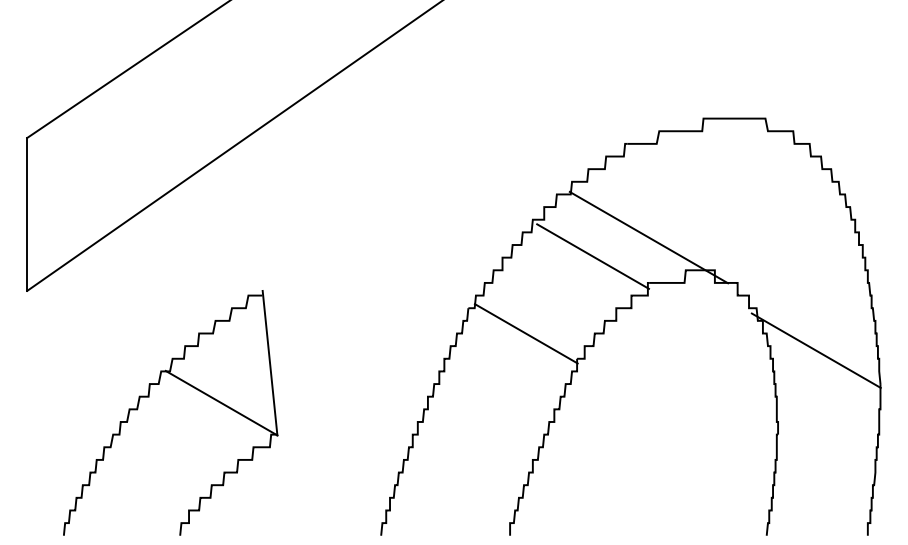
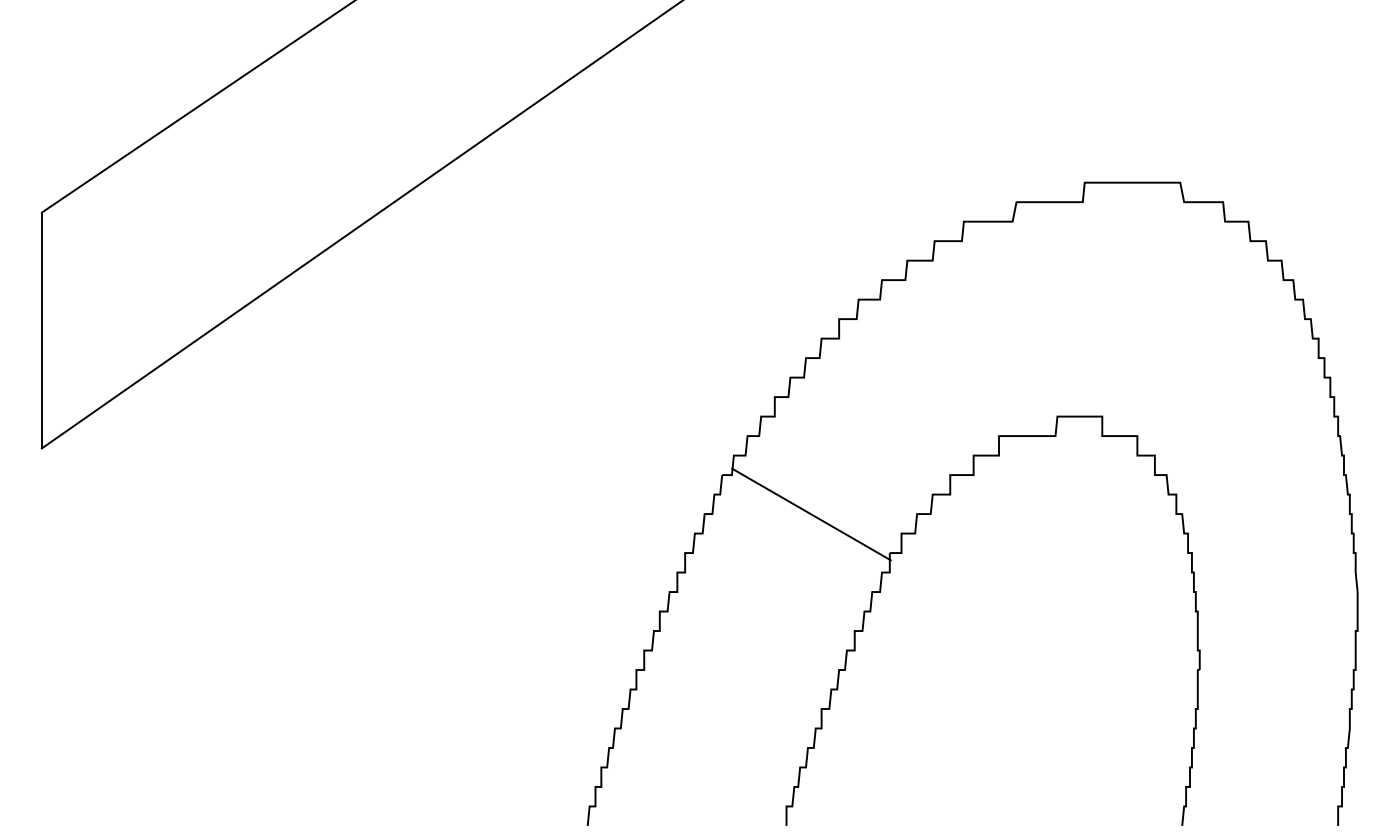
line: (648, 237) -> (999, 366), removed
line: (592, 256) -> (913, 395), removed
line: (815, 350) -> (1257, 540), removed
part: (149, 397) -> (230, 612), removed

